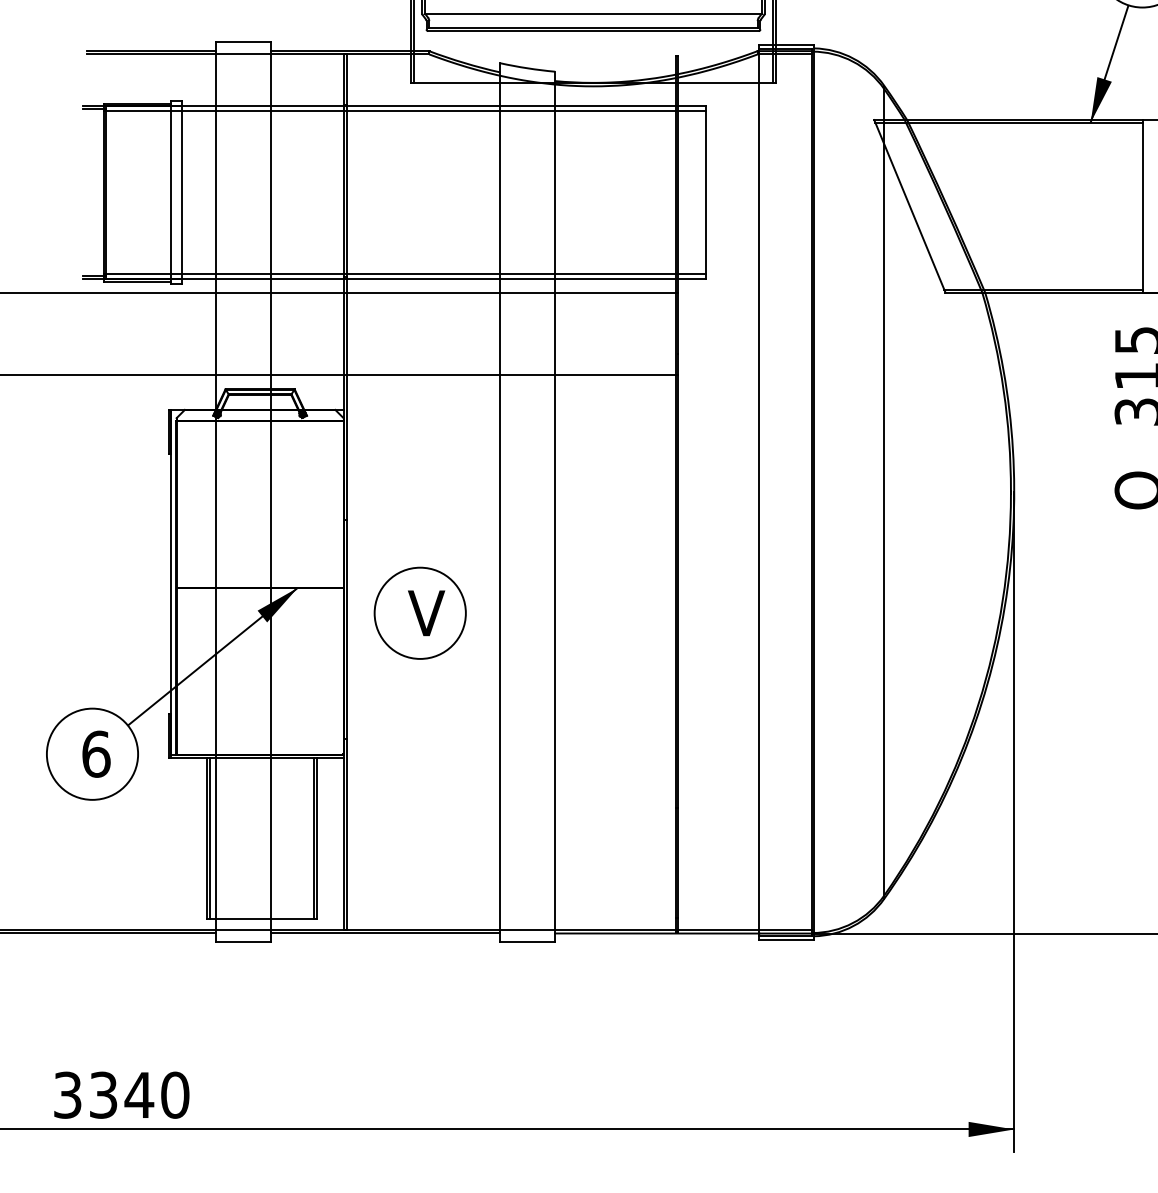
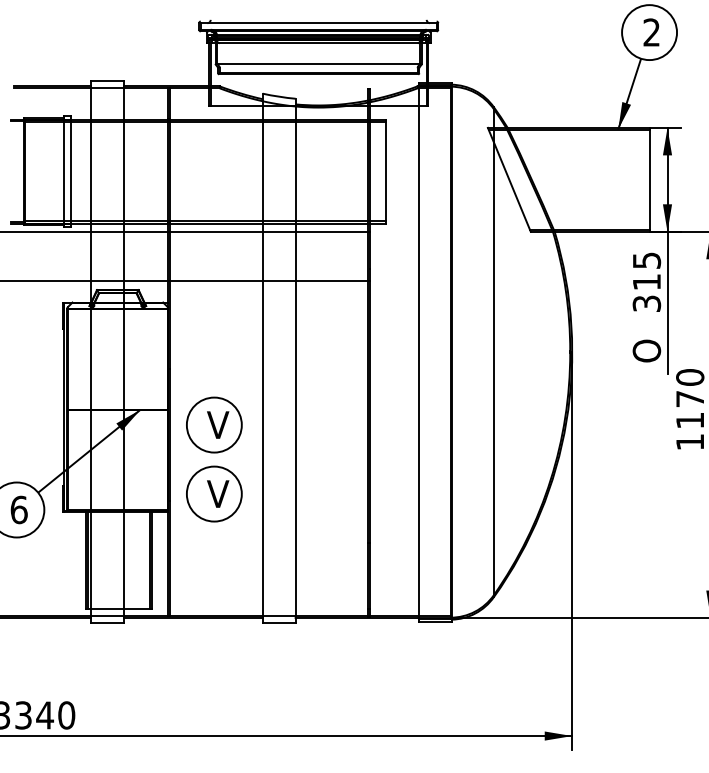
part: (420, 726) -> (214, 493), added

